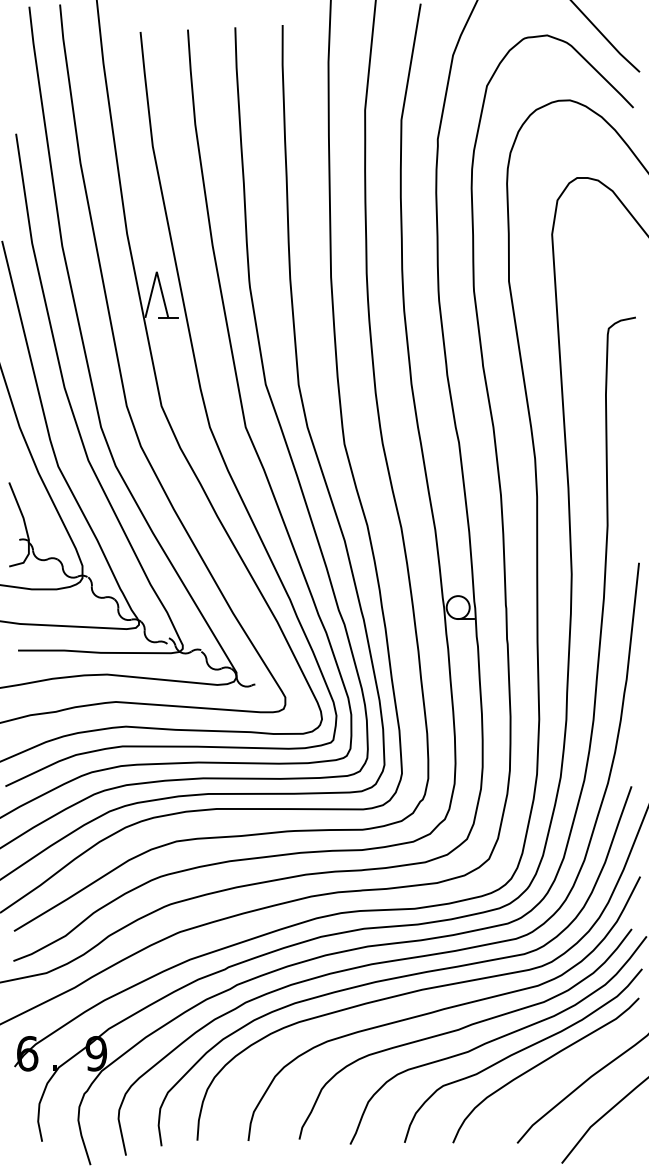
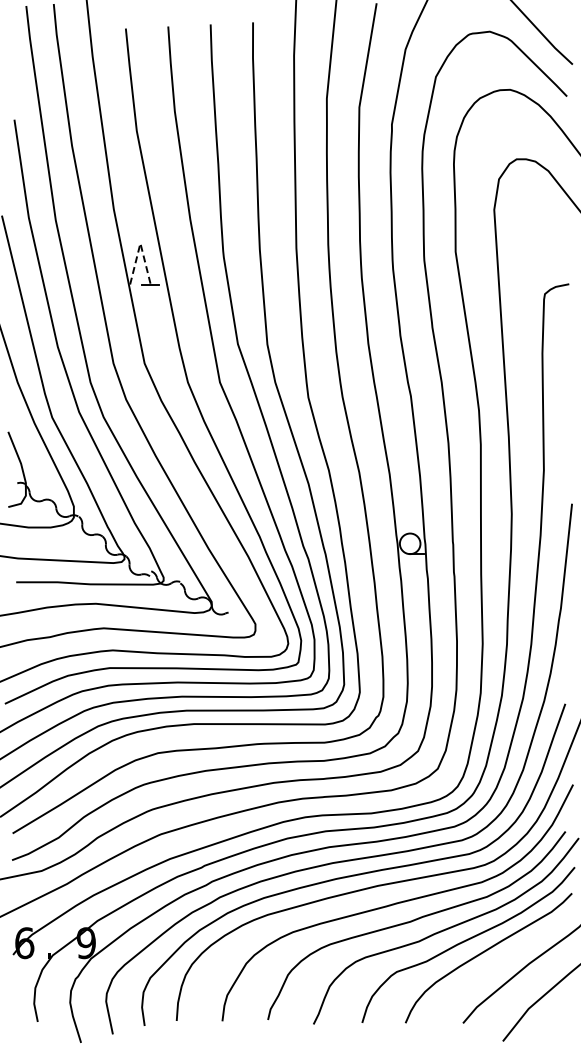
line: (156, 272) -> (140, 243), solid -> dashed

